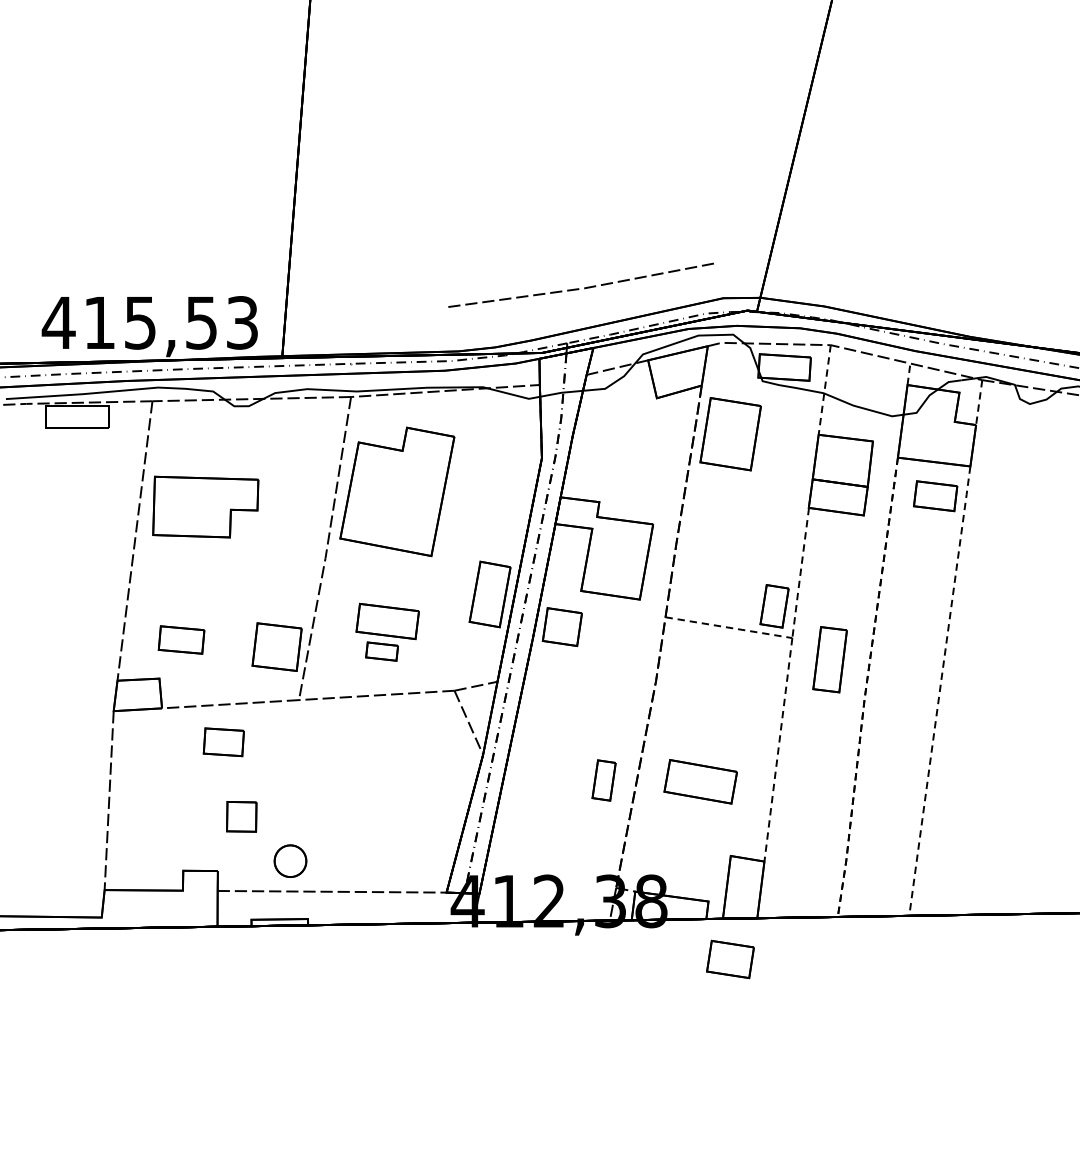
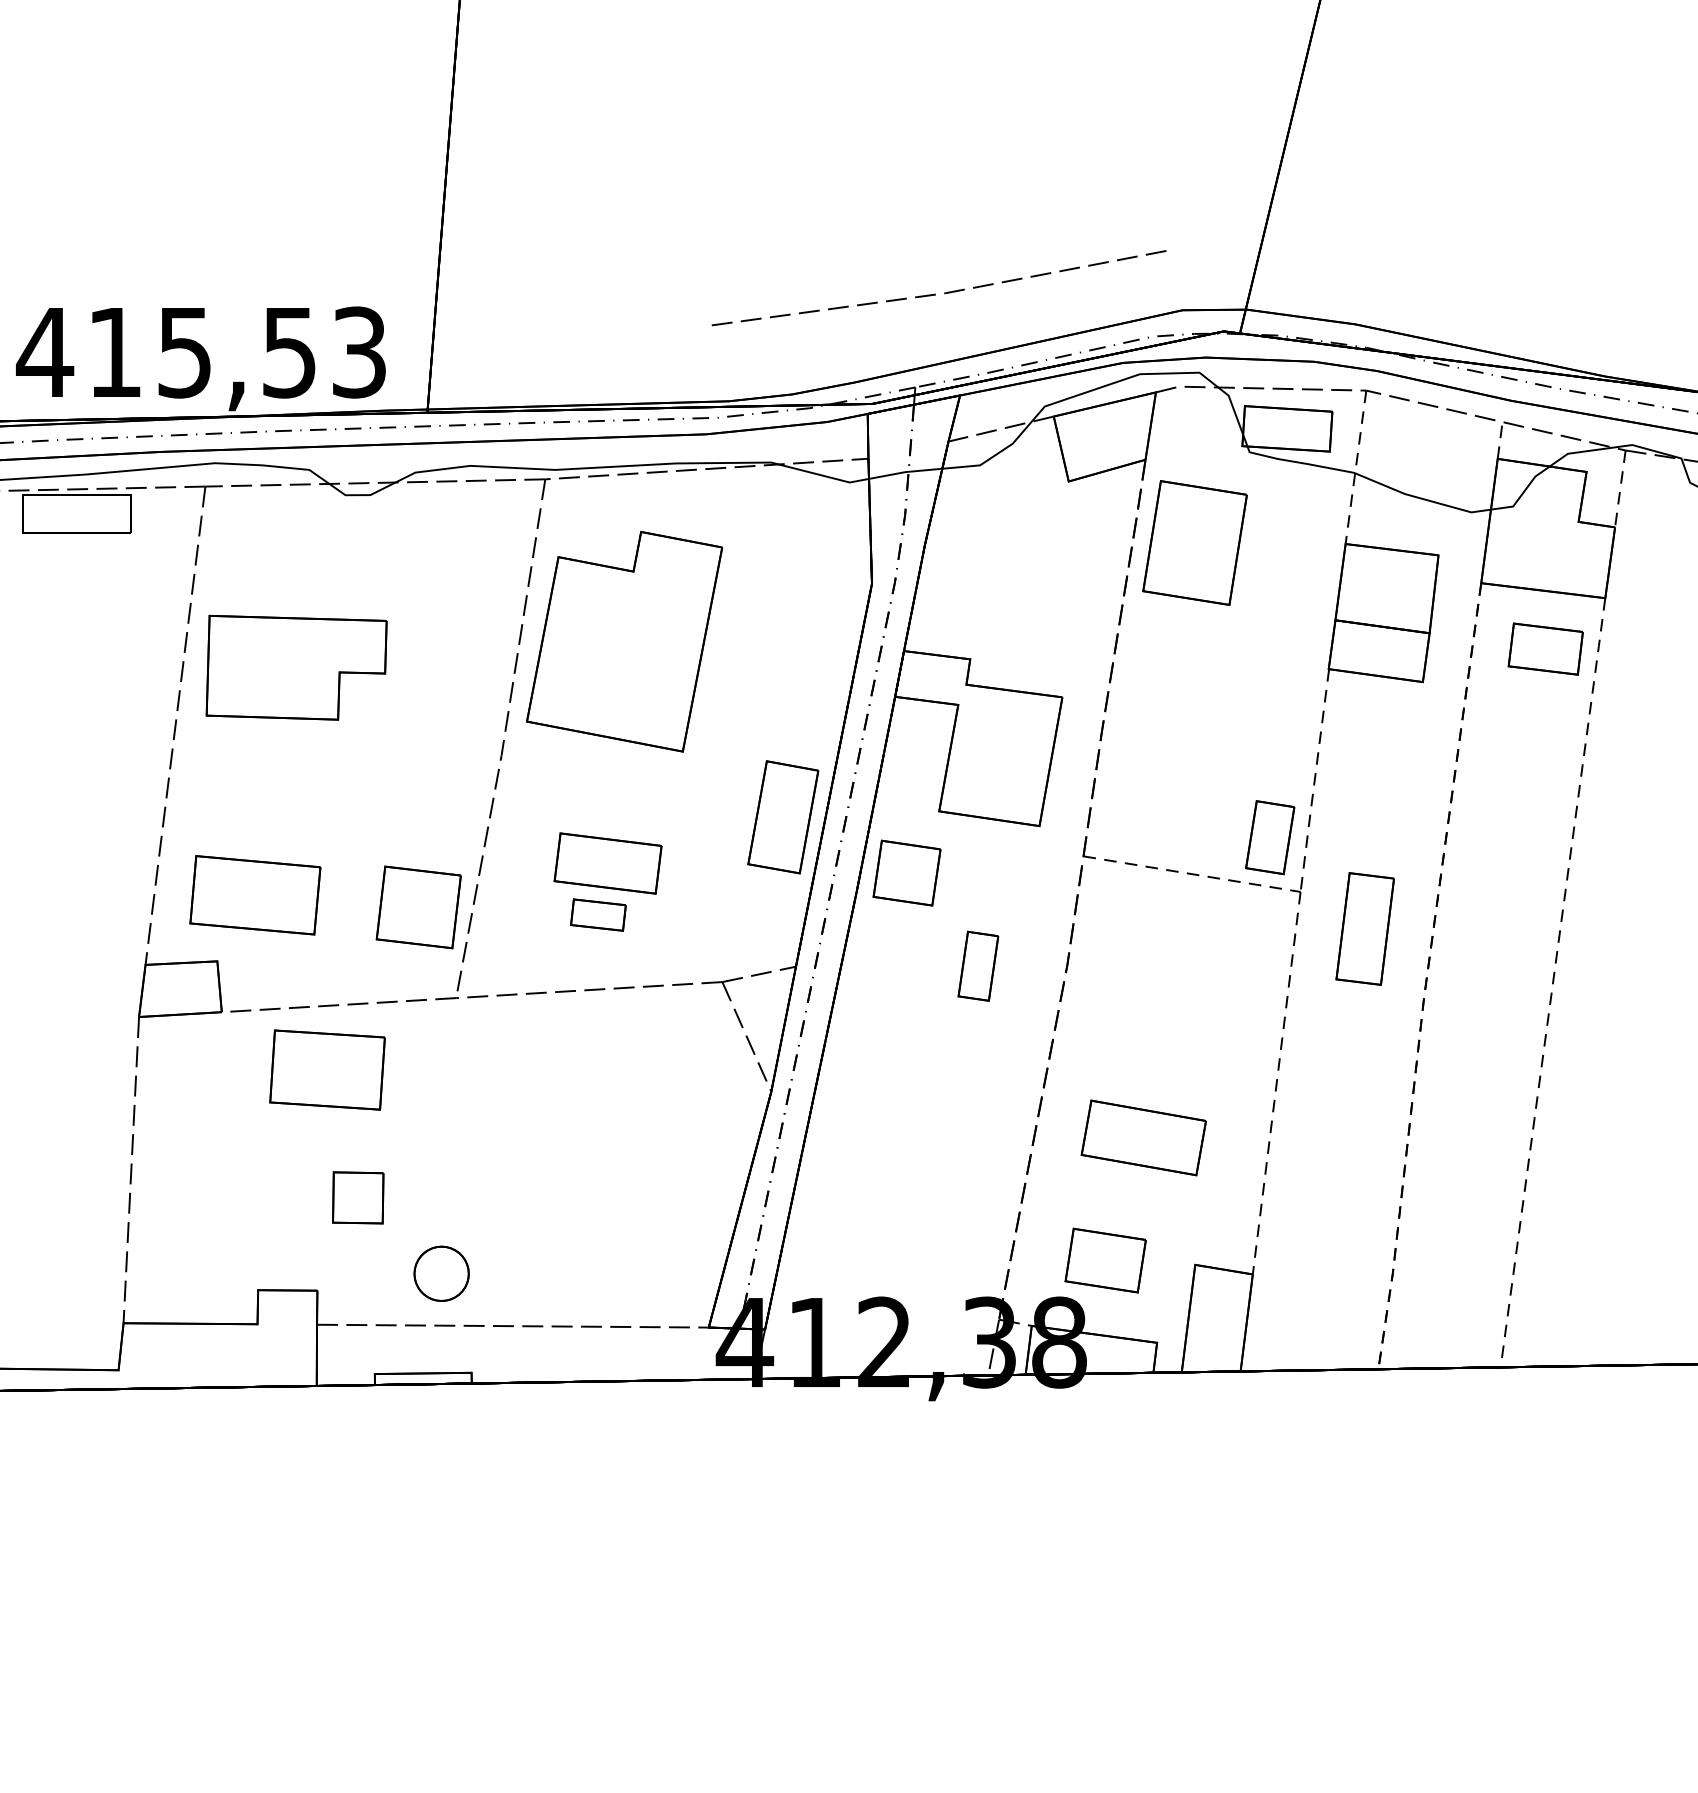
part: (181, 639) -> (255, 894), size x1.67
part: (223, 742) -> (326, 1070), size x1.67
part: (603, 780) -> (977, 966), moved
part: (730, 959) -> (1105, 1260), moved

